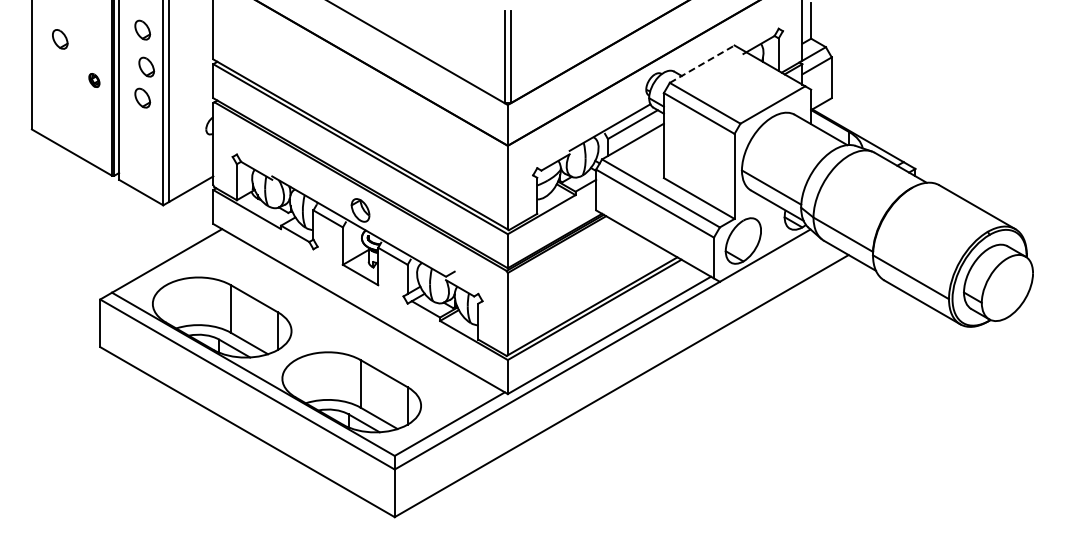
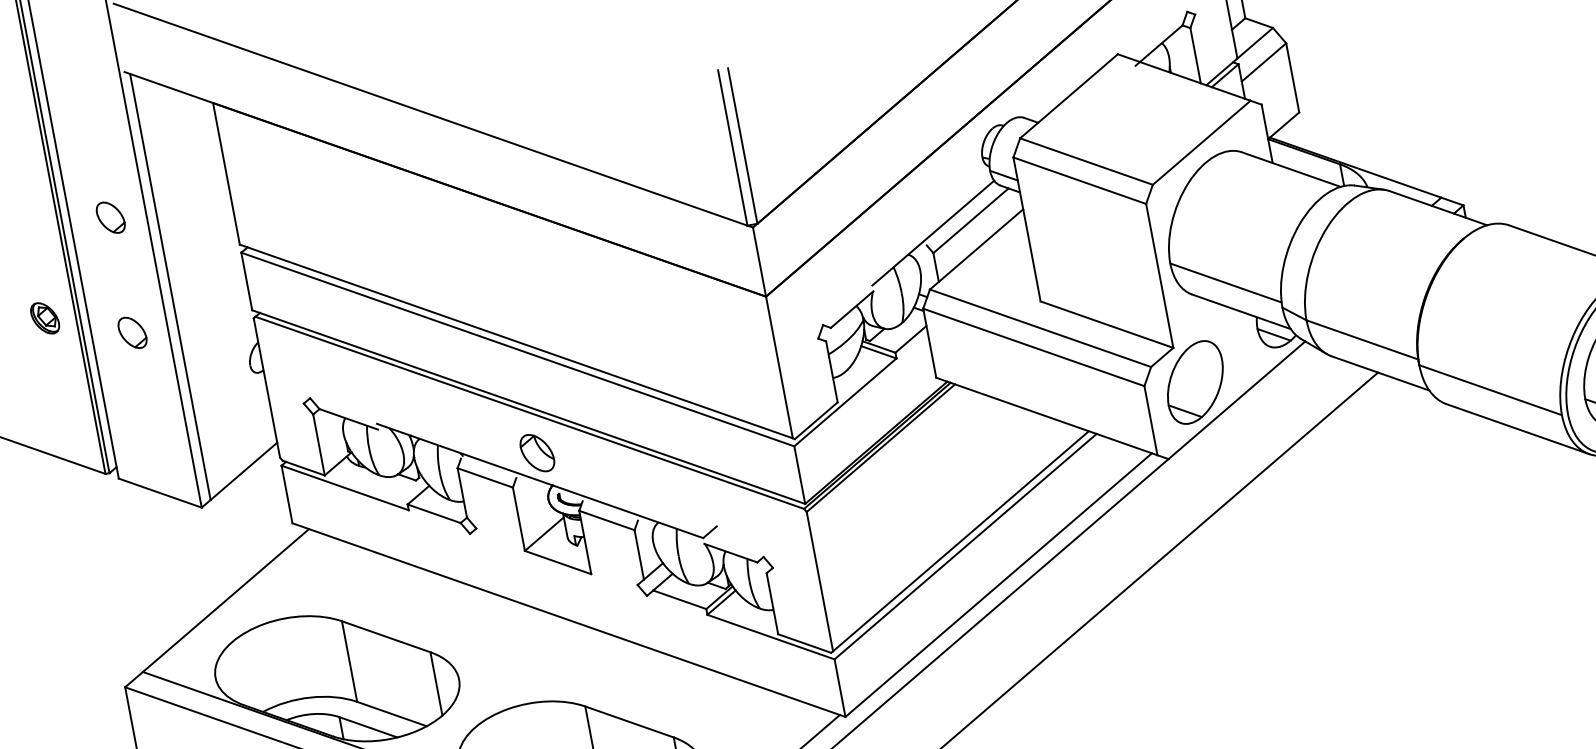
line: (702, 63) -> (1069, 95), dashed -> solid
part: (146, 66) -> (128, 277), removed
part: (94, 80) -> (45, 318), size x1.43

